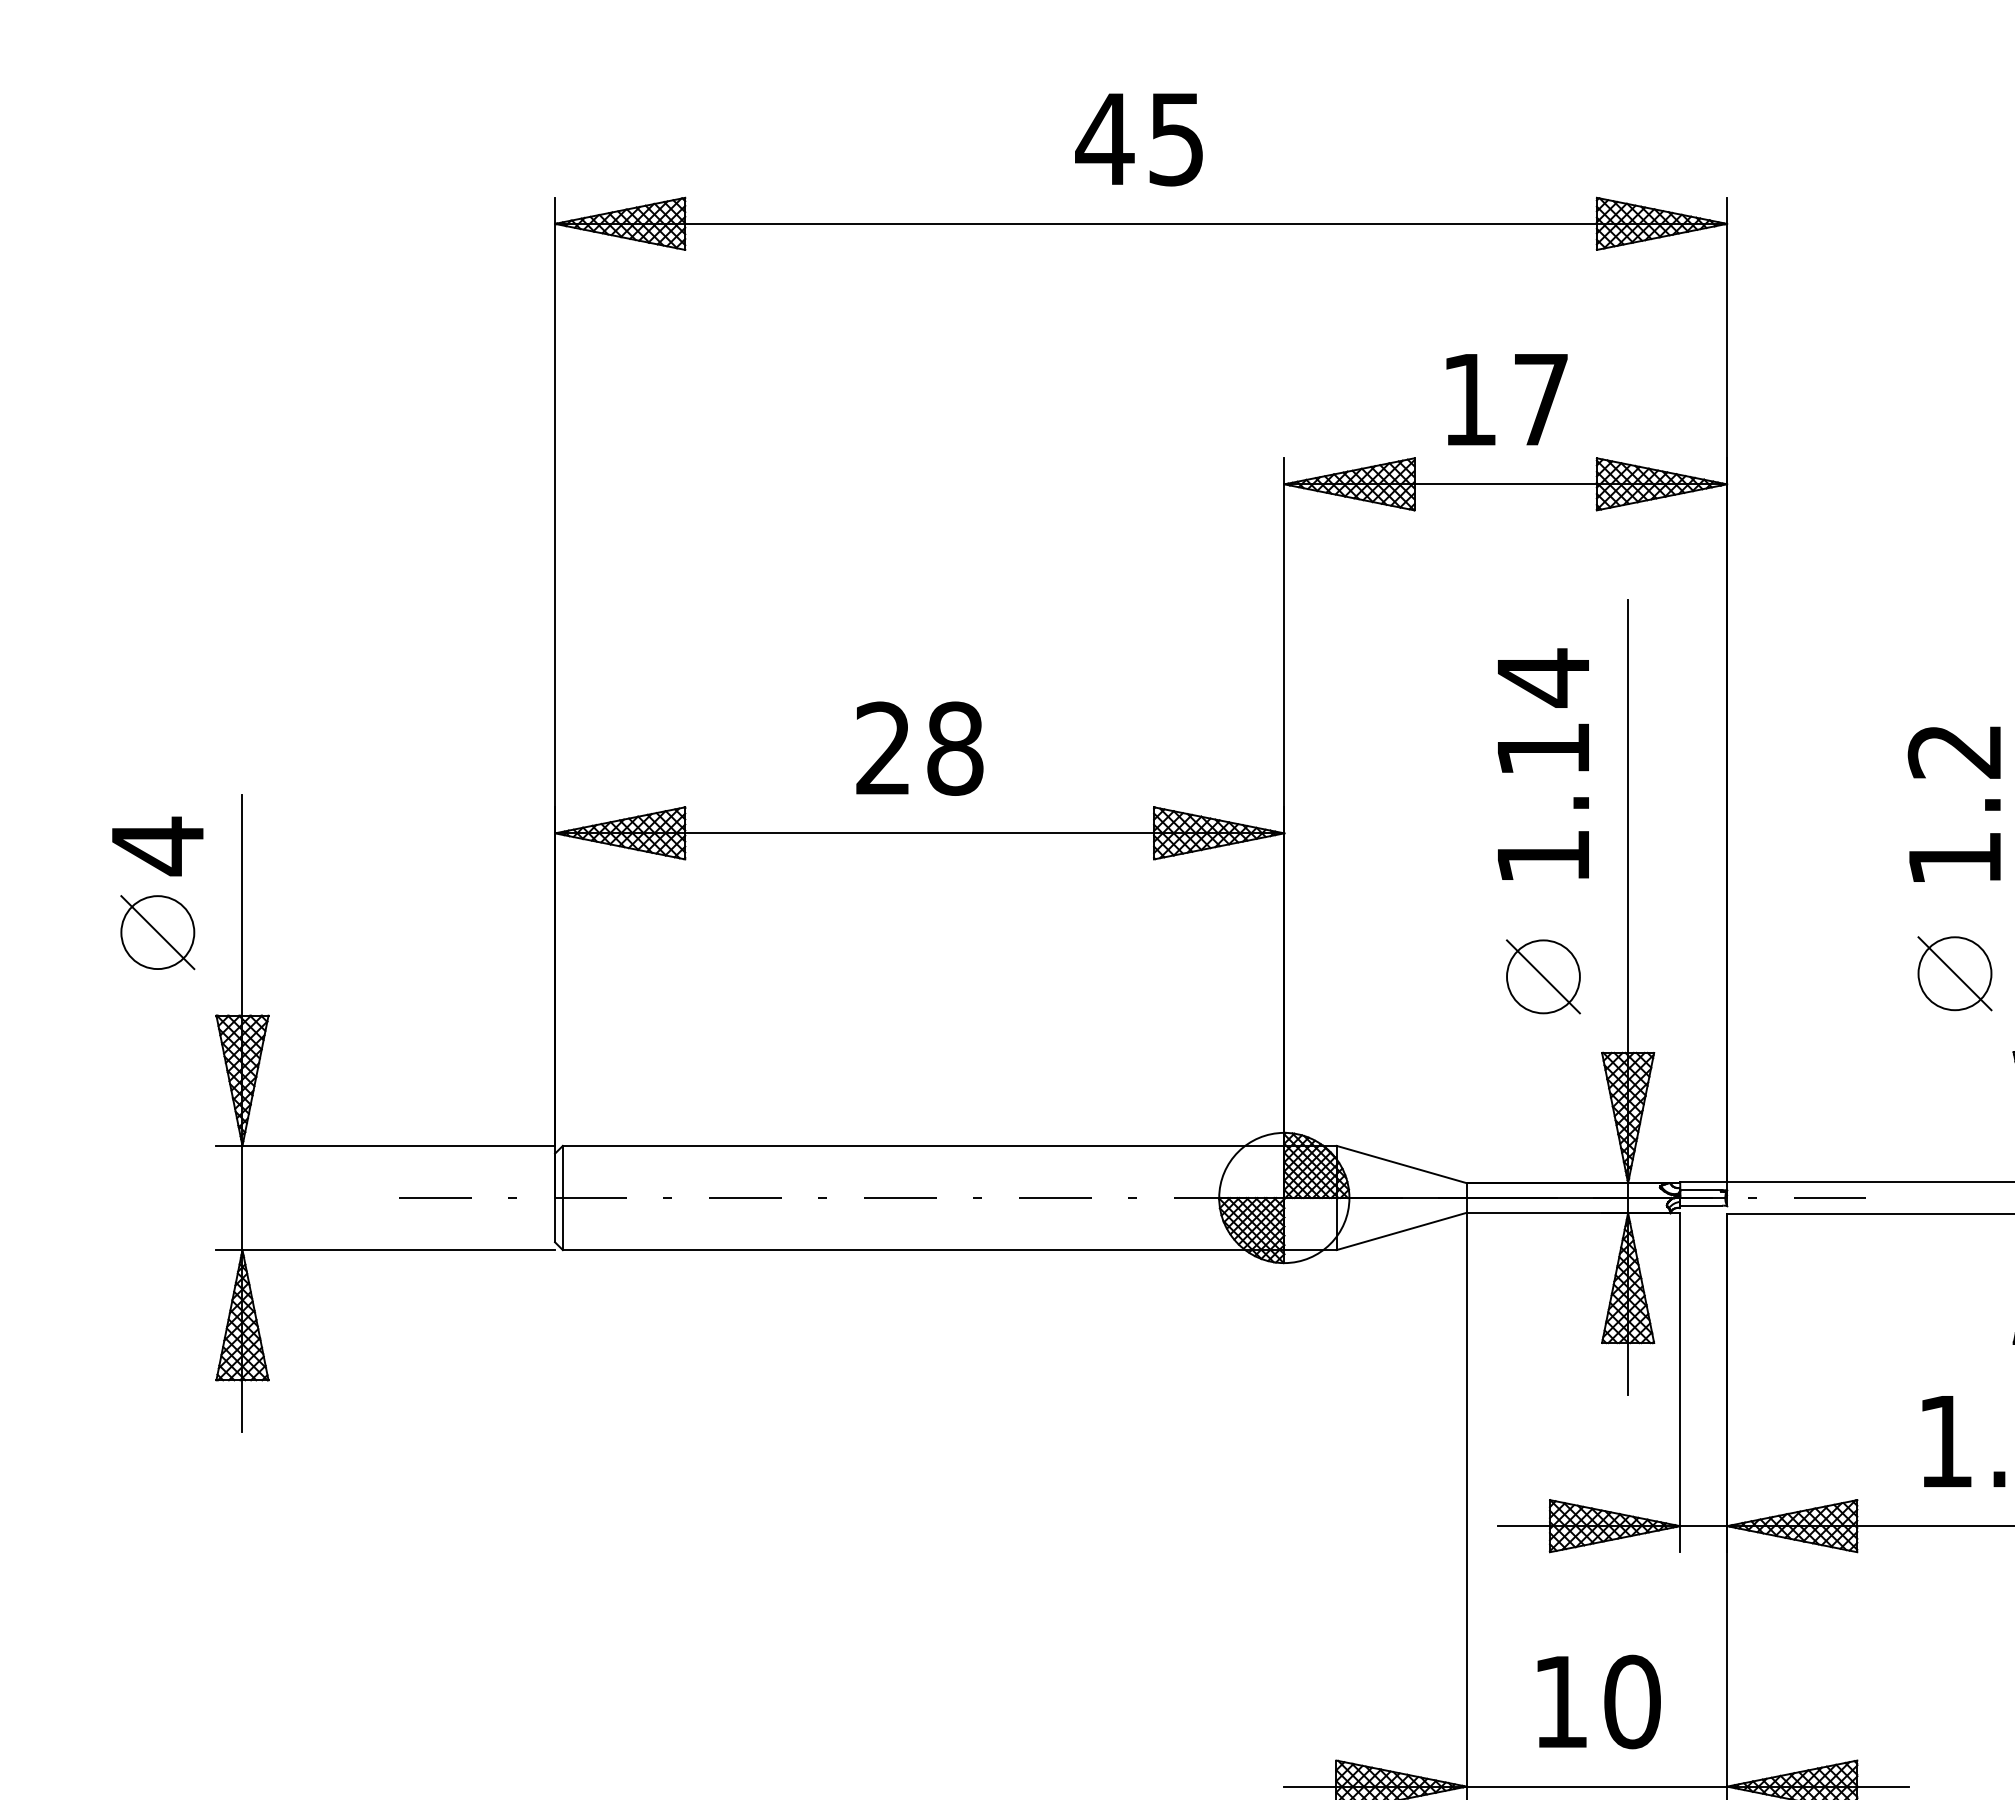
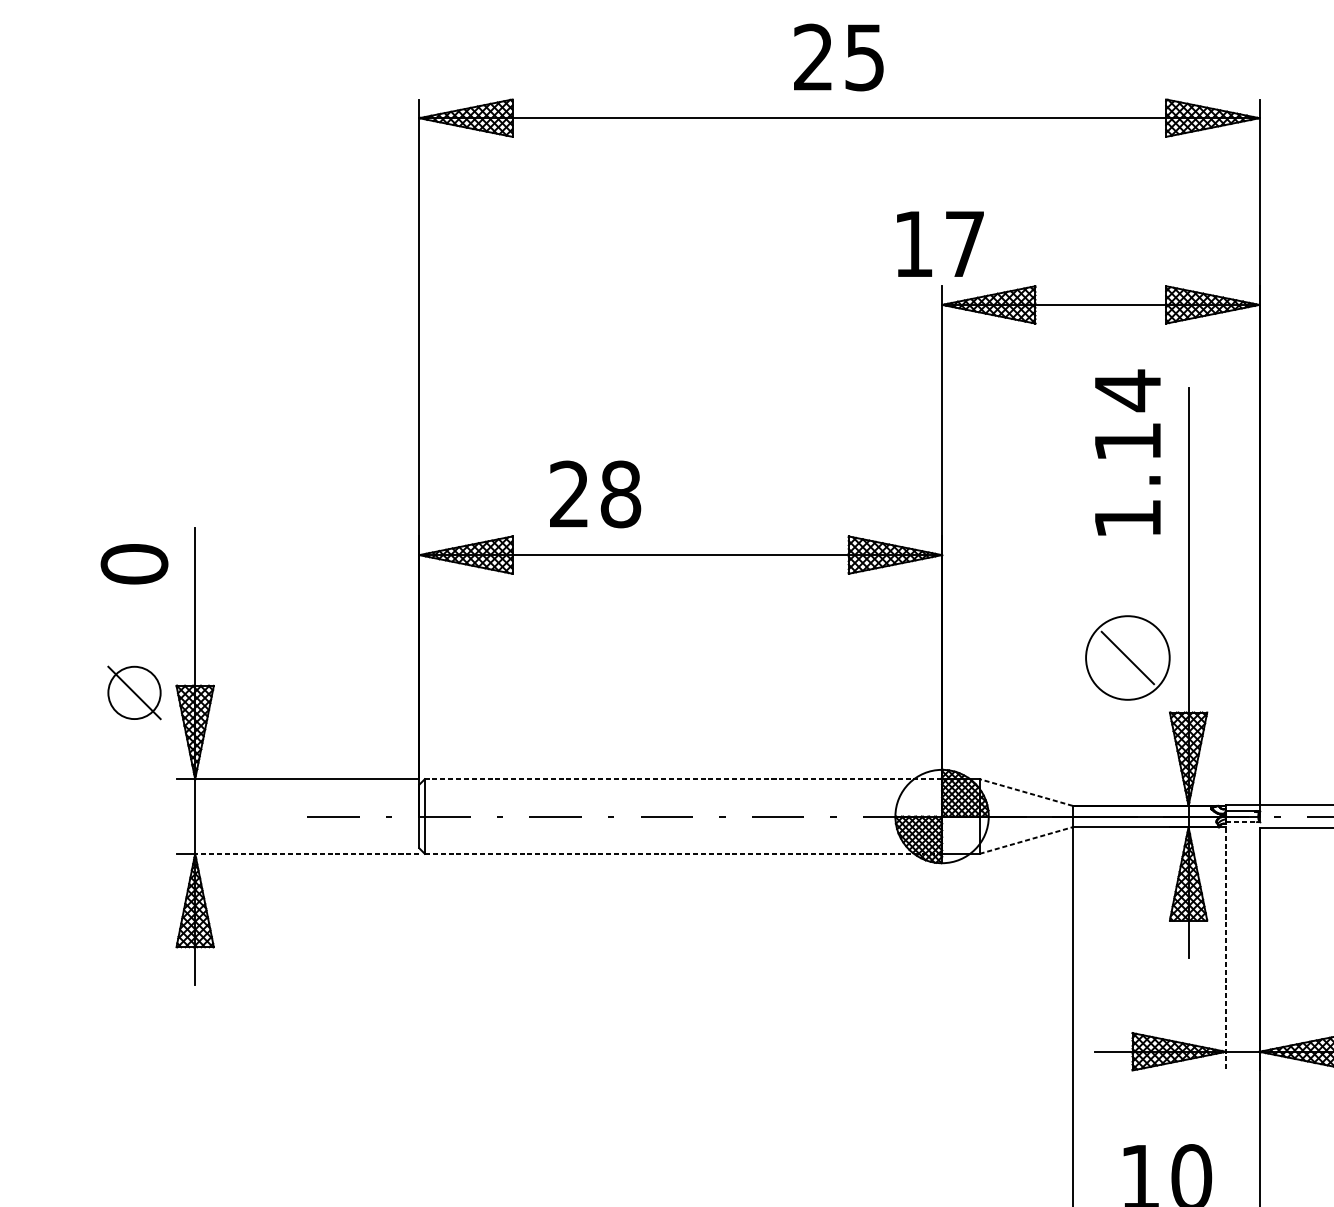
text: (1104, 138) -> (813, 56), 45 -> 25
text: (1506, 399) -> (940, 244), moved
text: (919, 748) -> (595, 494), moved
text: (1543, 763) -> (1127, 451), moved
text: (157, 846) -> (134, 564), 4 -> 0
part: (157, 932) -> (134, 692), moved
circle: (1543, 976) -> (1127, 657), size x1.6
line: (923, 1145) -> (683, 778), solid -> dashed
line: (1401, 1164) -> (1026, 792), solid -> dashed
line: (1701, 1205) -> (1241, 821), solid -> dashed
line: (1401, 1231) -> (1026, 840), solid -> dashed
line: (398, 1250) -> (307, 854), solid -> dashed
line: (923, 1250) -> (683, 854), solid -> dashed
line: (1680, 1383) -> (1226, 949), solid -> dashed

